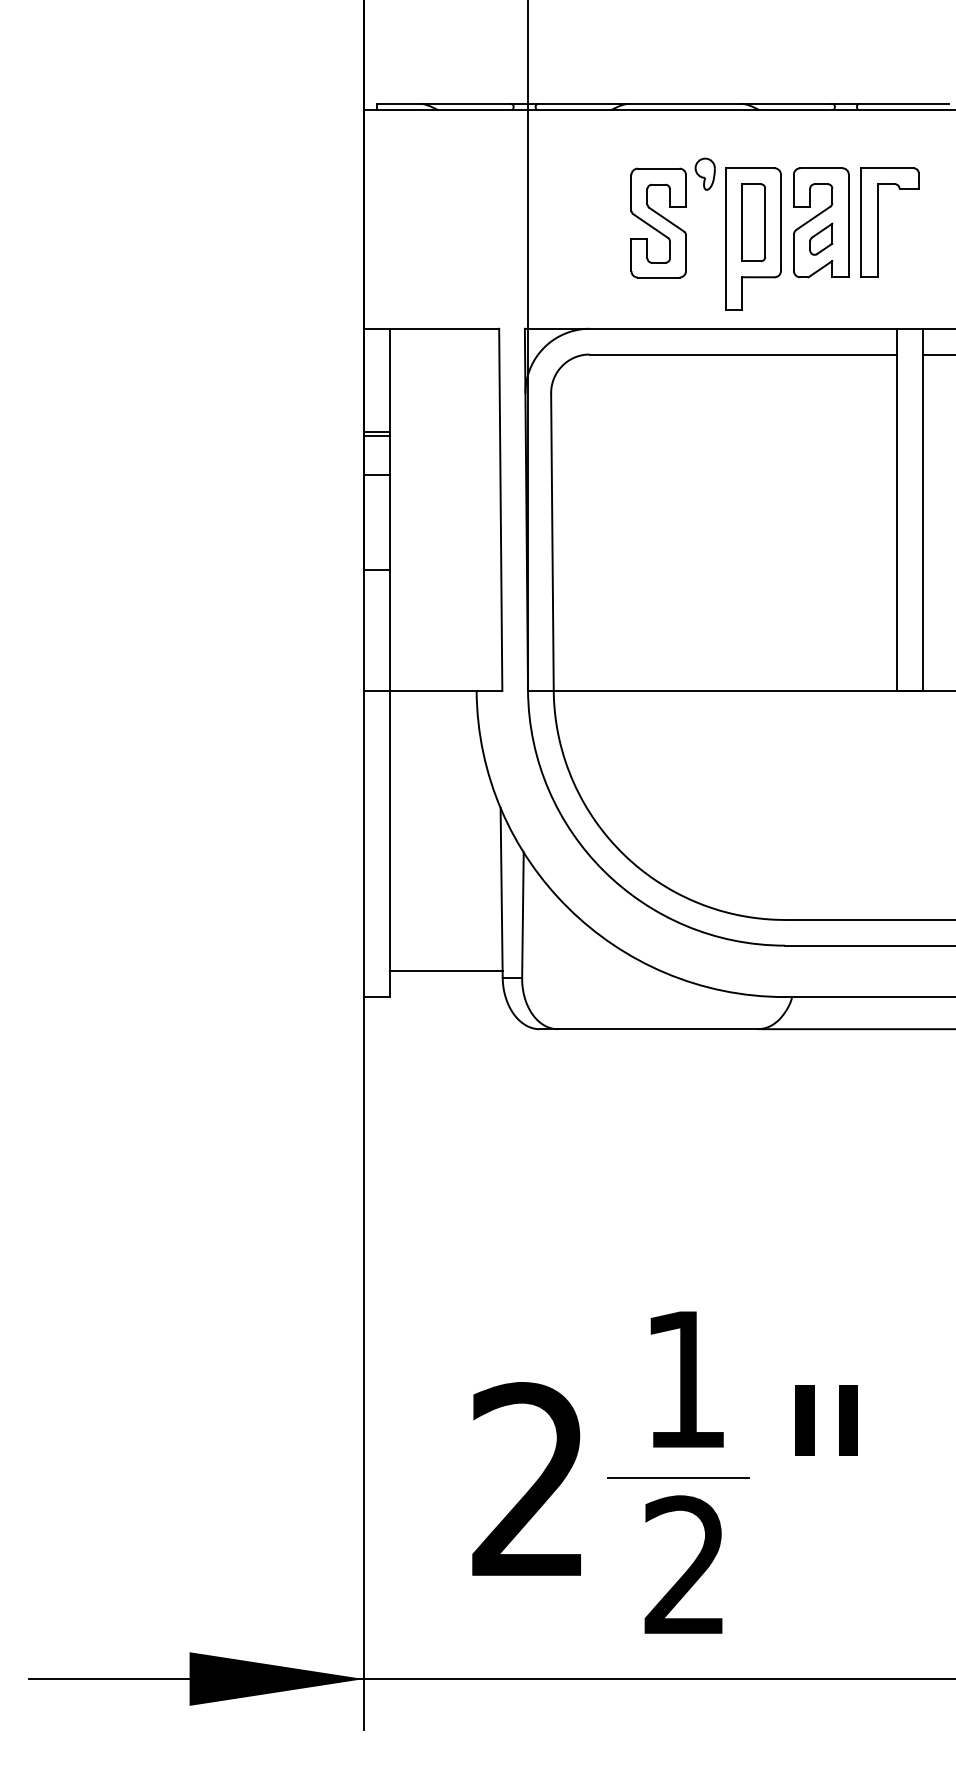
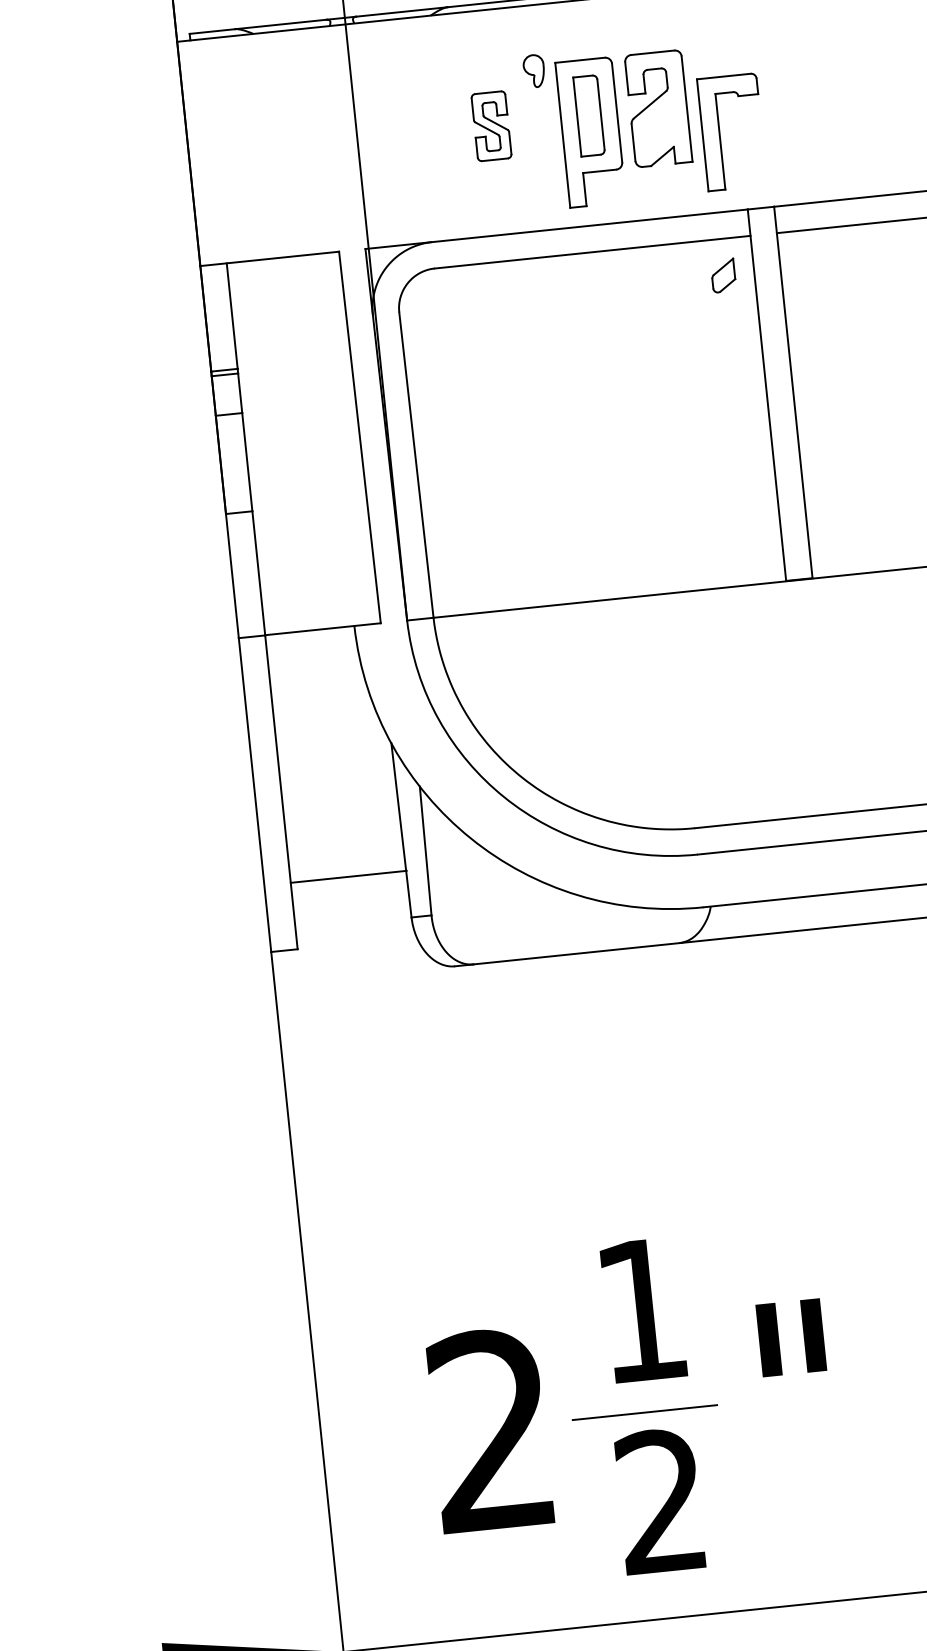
part: (658, 222) -> (491, 125), size x0.6
part: (878, 222) -> (720, 133), moved
part: (821, 238) -> (723, 274), moved
line: (445, 971) -> (348, 877), moved

